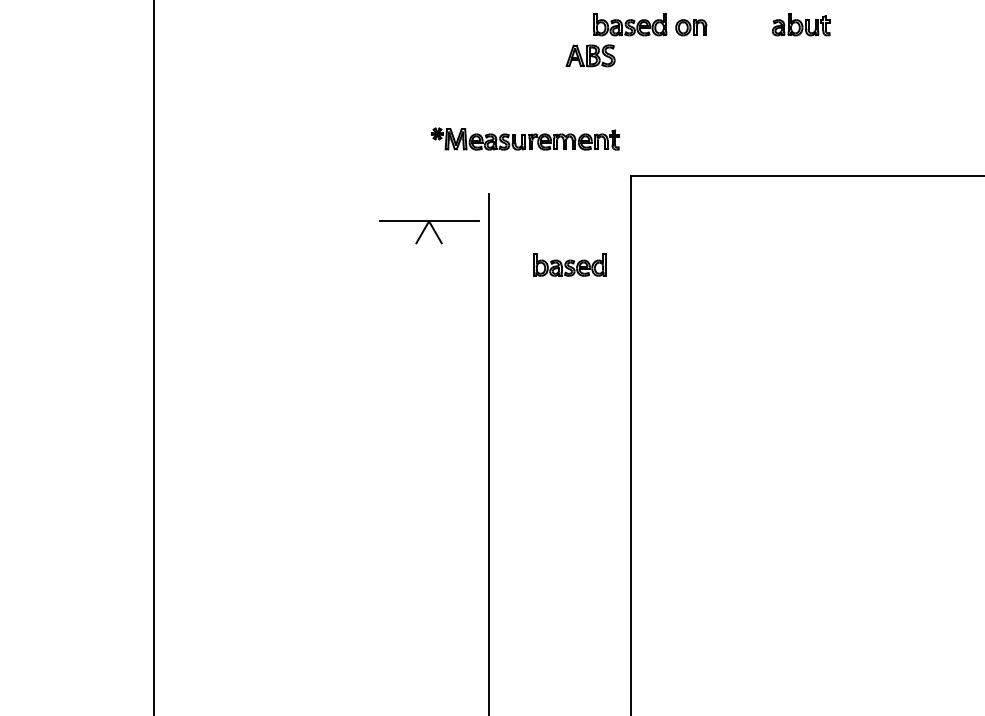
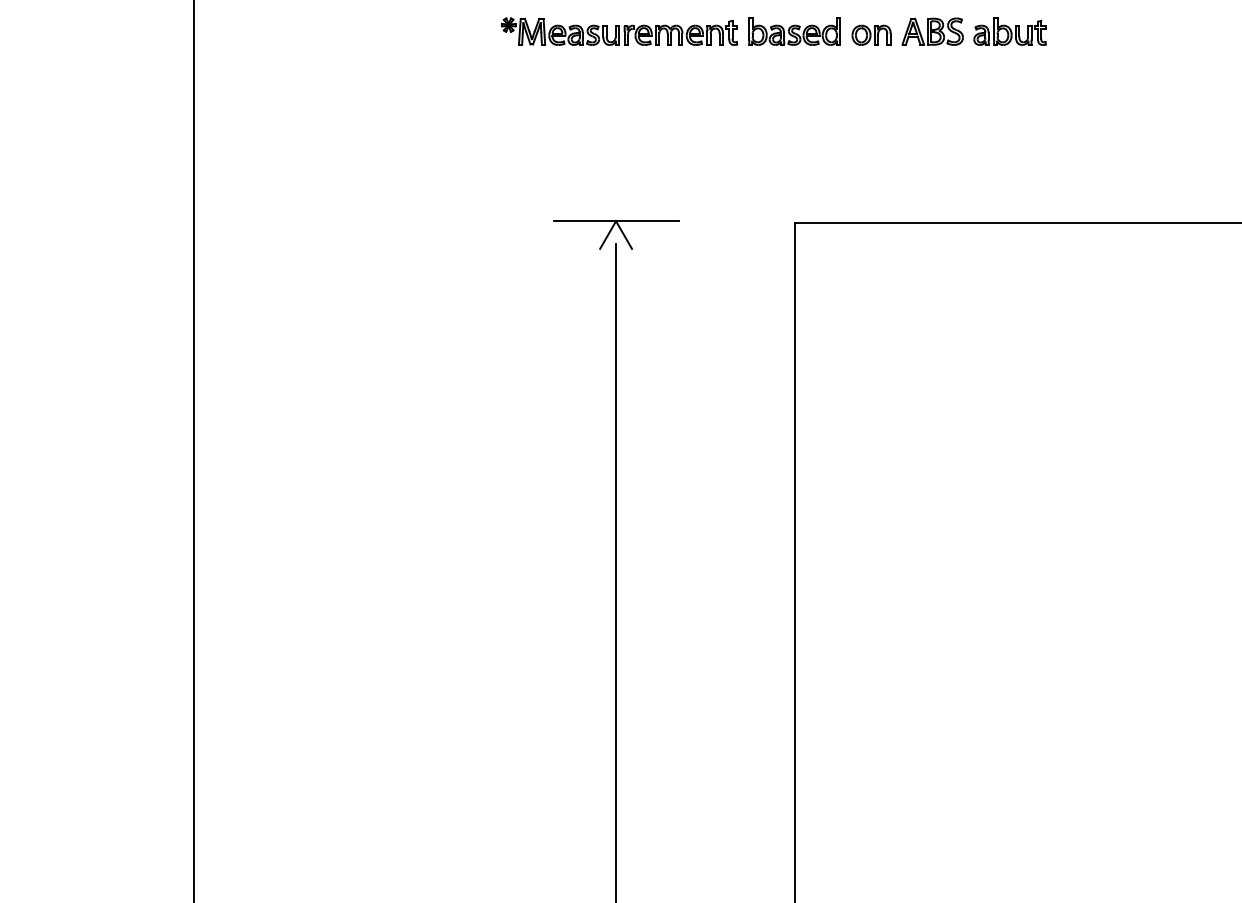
part: (590, 55) -> (932, 31), moved
part: (525, 138) -> (619, 31), moved
part: (429, 231) -> (616, 234), moved
part: (569, 265) -> (718, 334), removed

